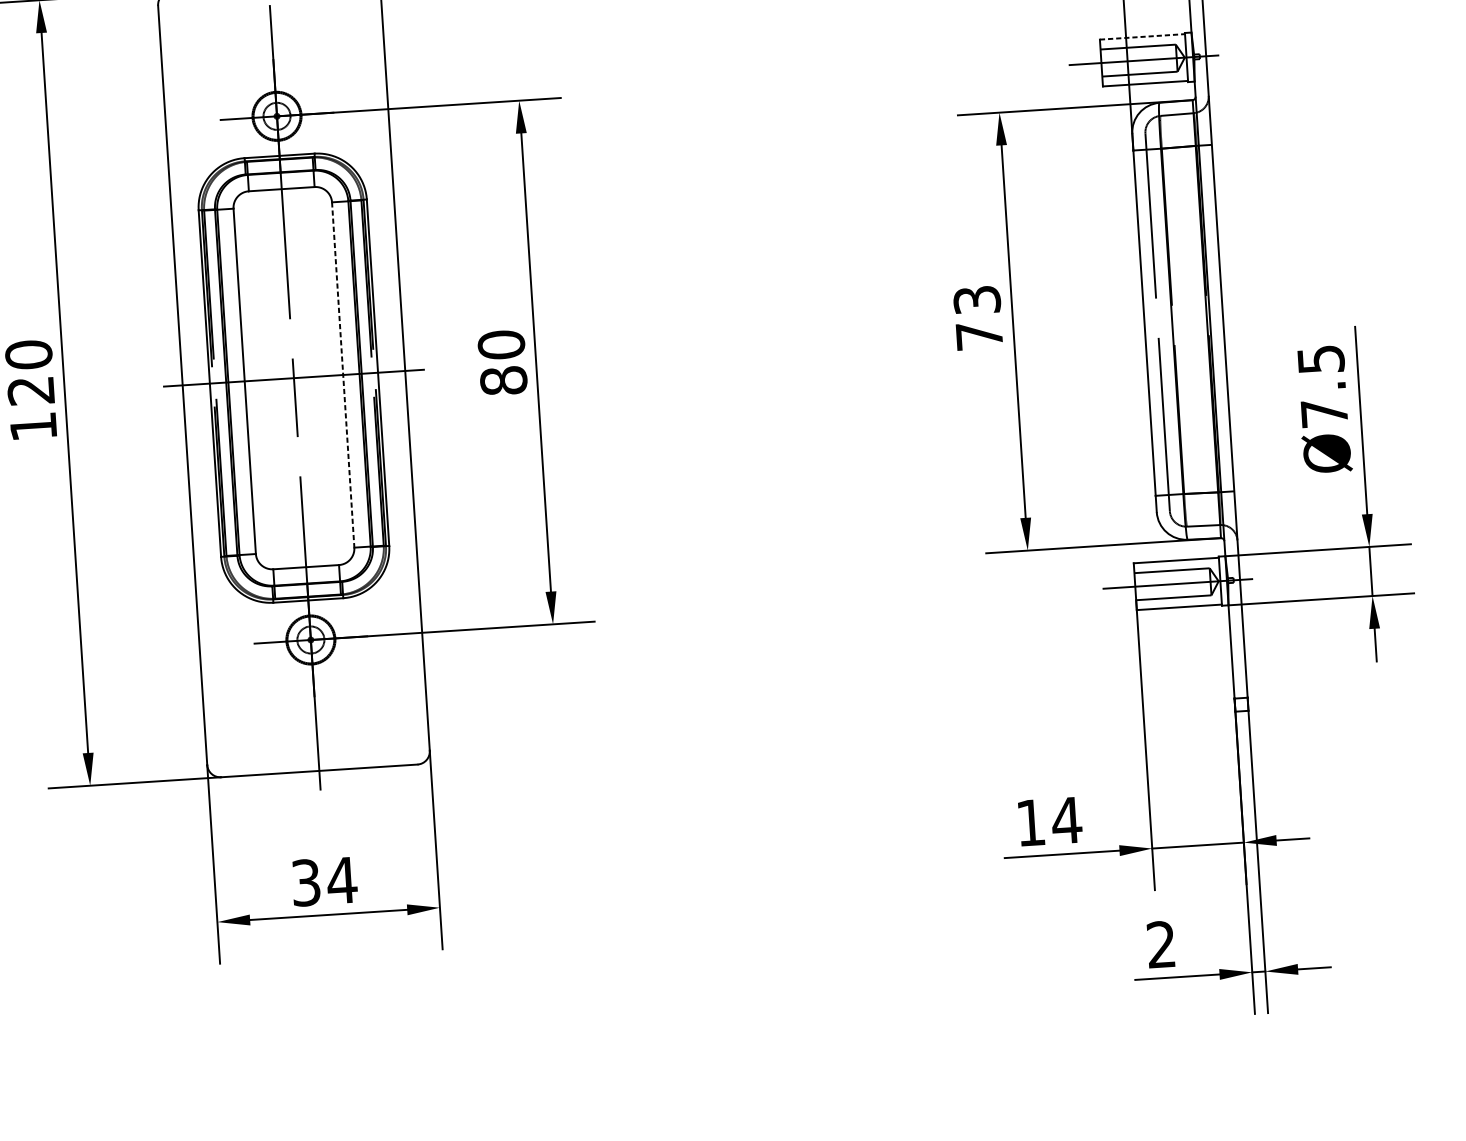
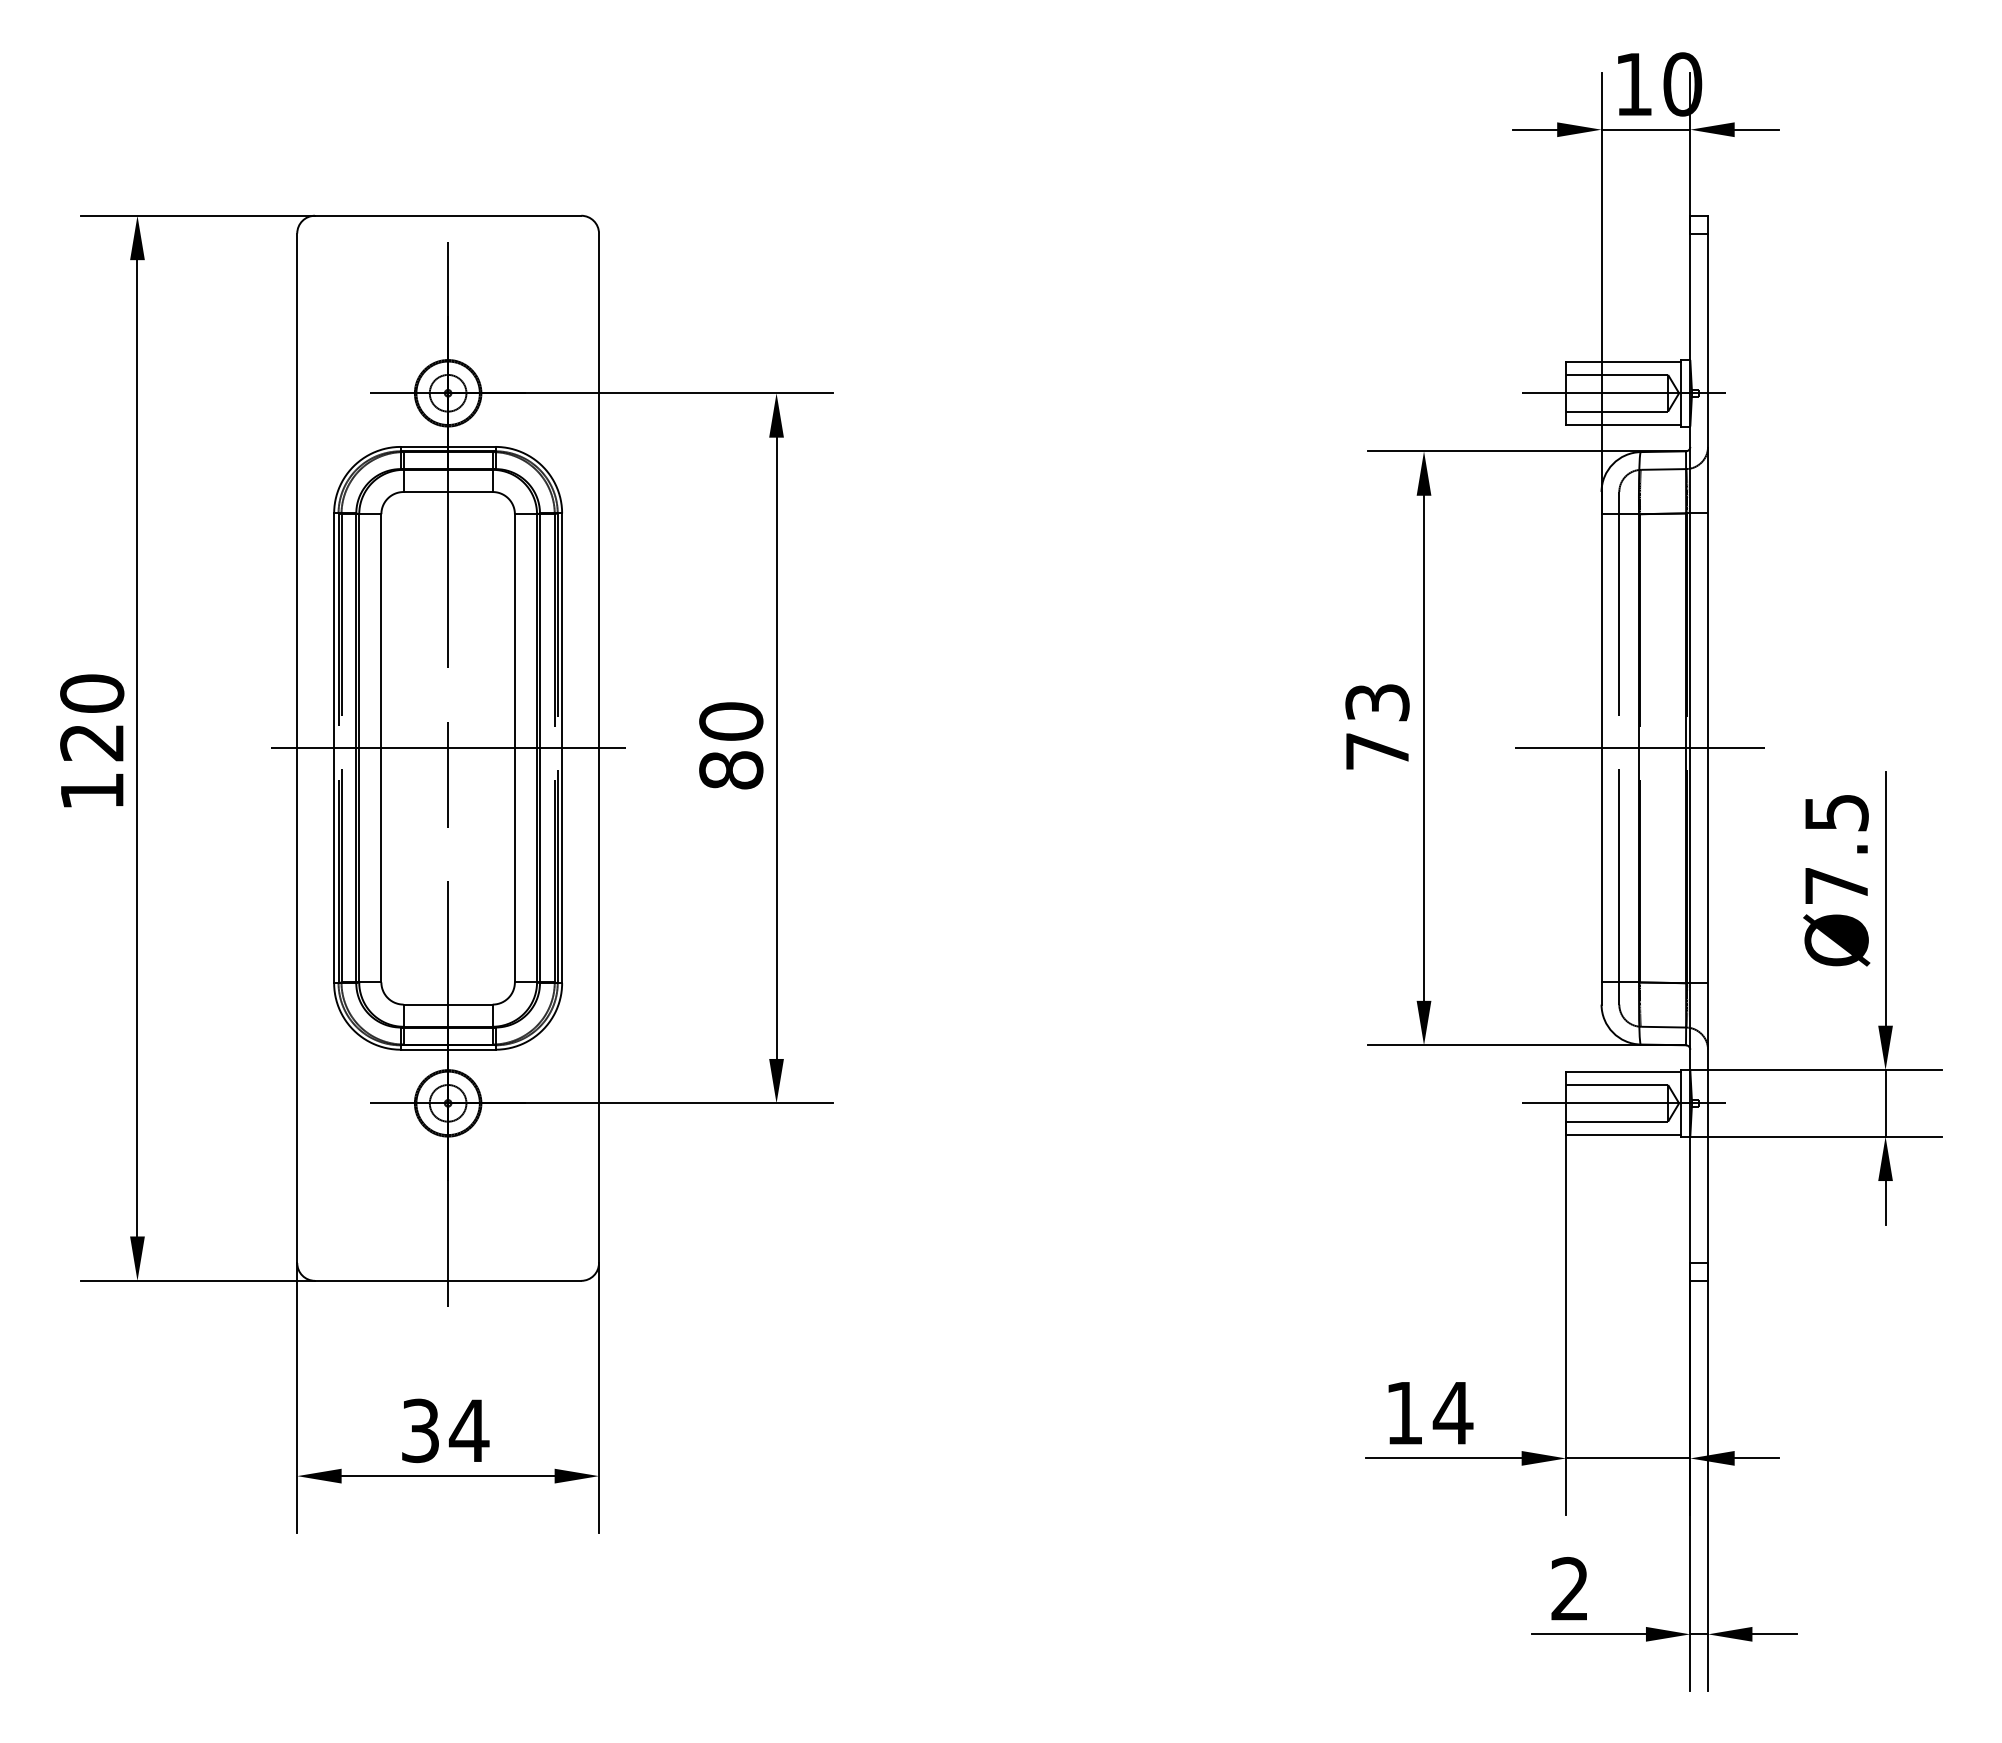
line: (1142, 36) -> (1623, 361), dashed -> solid
line: (1172, 321) -> (1639, 748), added
line: (342, 375) -> (514, 748), dashed -> solid

